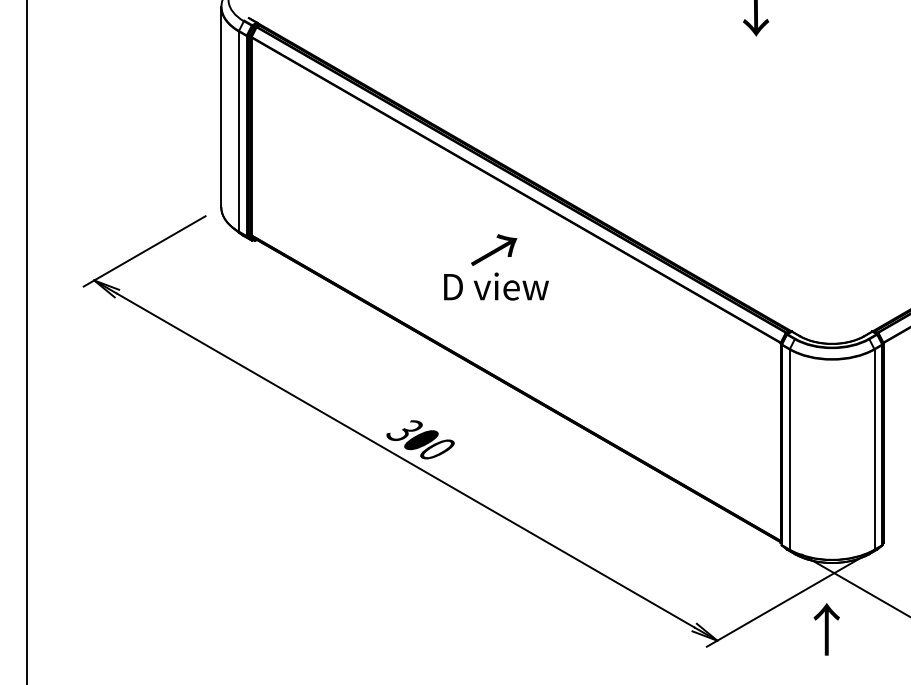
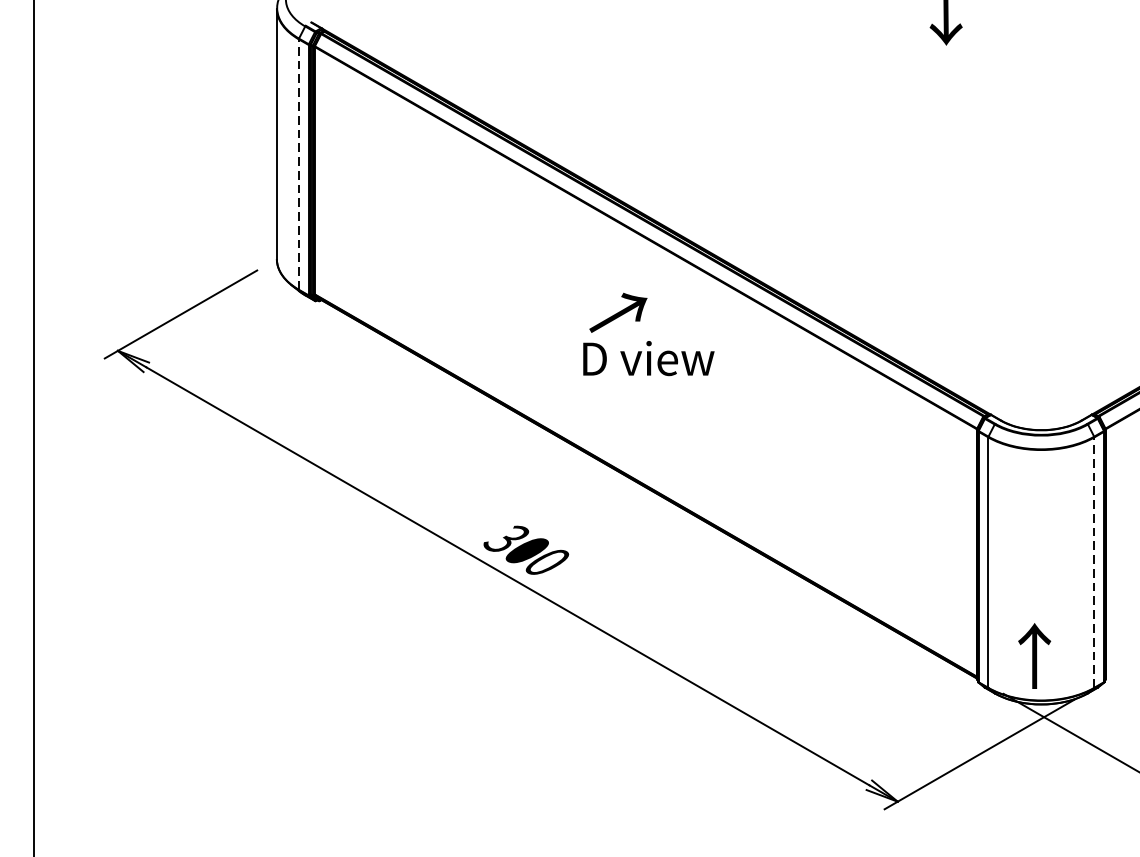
line: (238, 131) -> (298, 164), solid -> dashed
text: (496, 286) -> (648, 358), moved
line: (874, 449) -> (1094, 562), solid -> dashed
text: (826, 629) -> (1034, 656), moved

